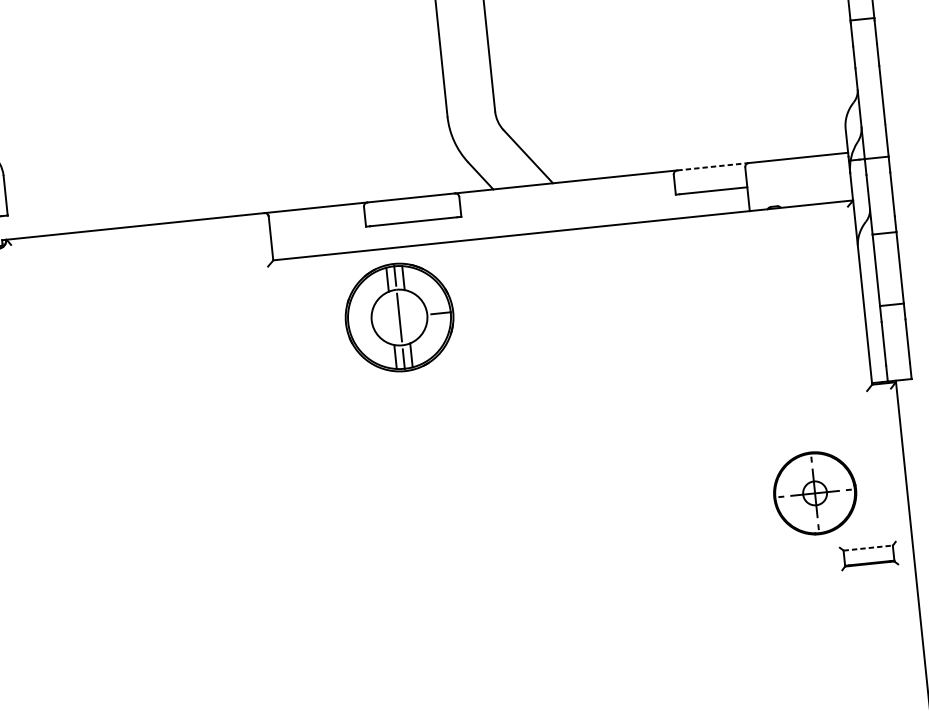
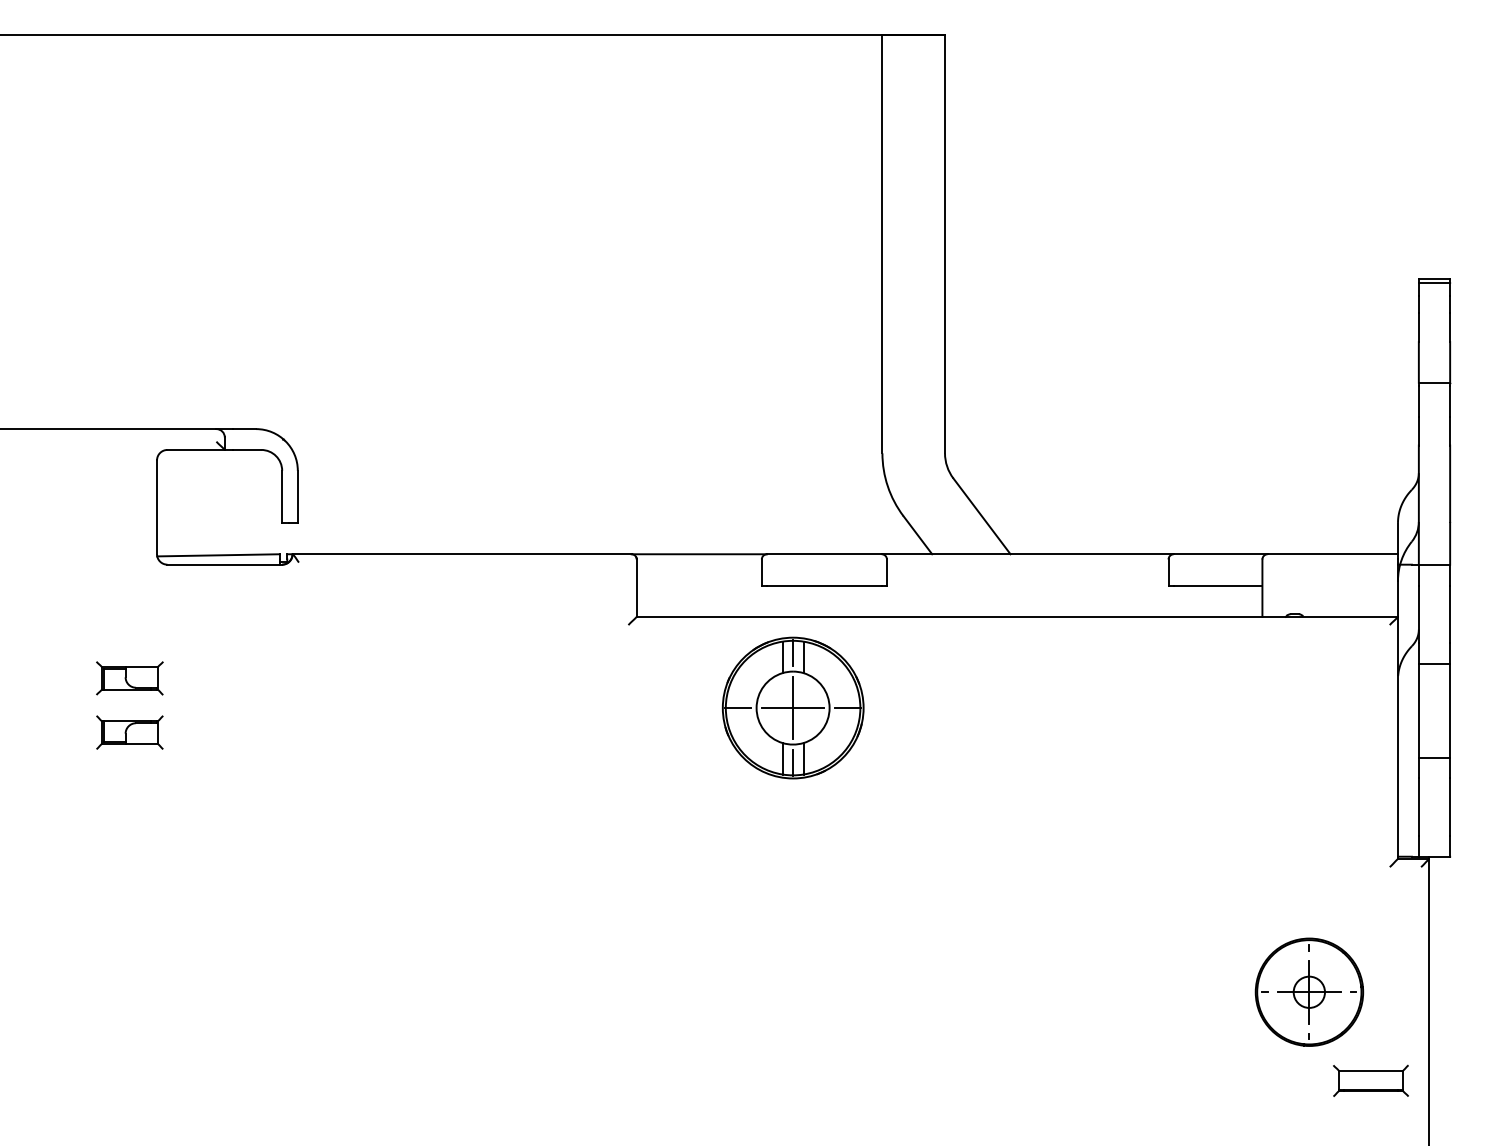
line: (712, 166) -> (1220, 554), dashed -> solid
line: (399, 317) -> (792, 708), added
line: (357, 322) -> (738, 708), added
line: (868, 548) -> (1371, 1070), dashed -> solid

